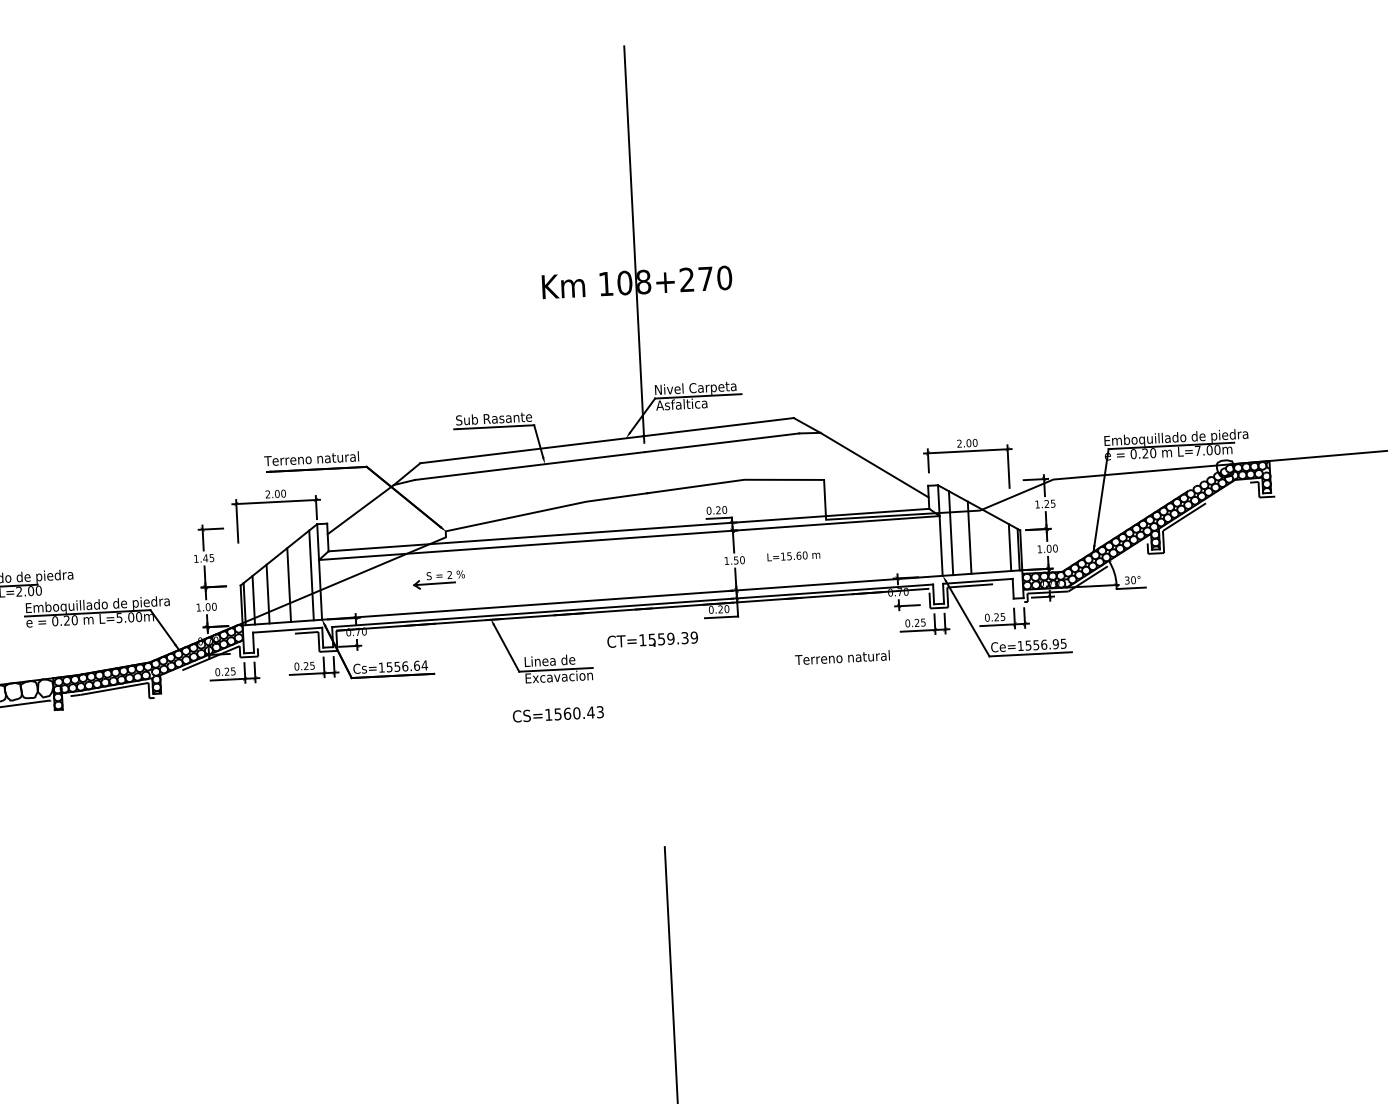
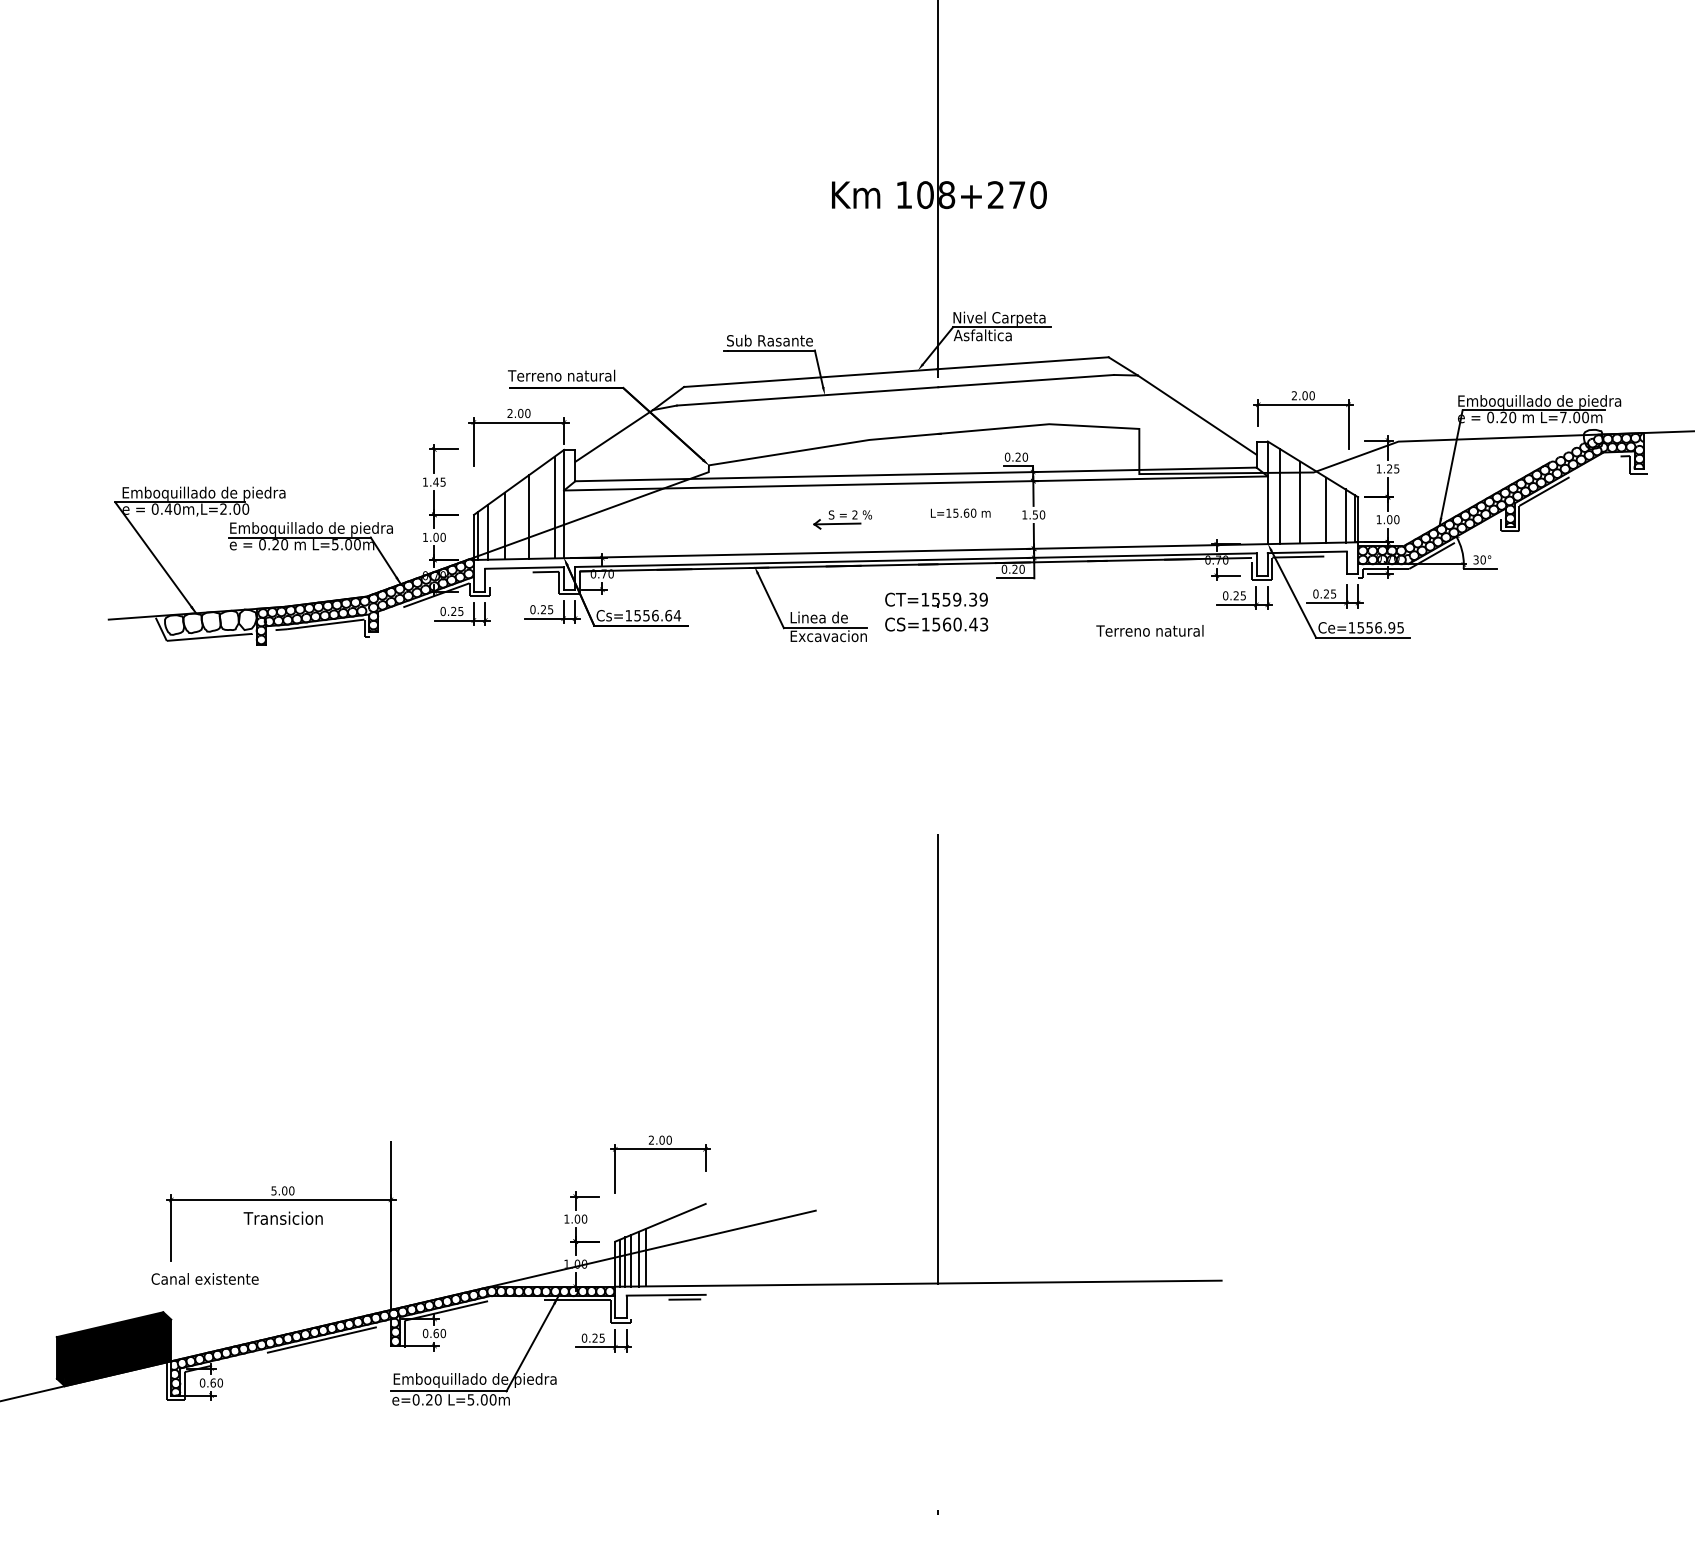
line: (992, 542) -> (1326, 509), added
text: (793, 555) -> (960, 512), moved
part: (438, 579) -> (842, 519), moved
text: (558, 714) -> (936, 624), moved

